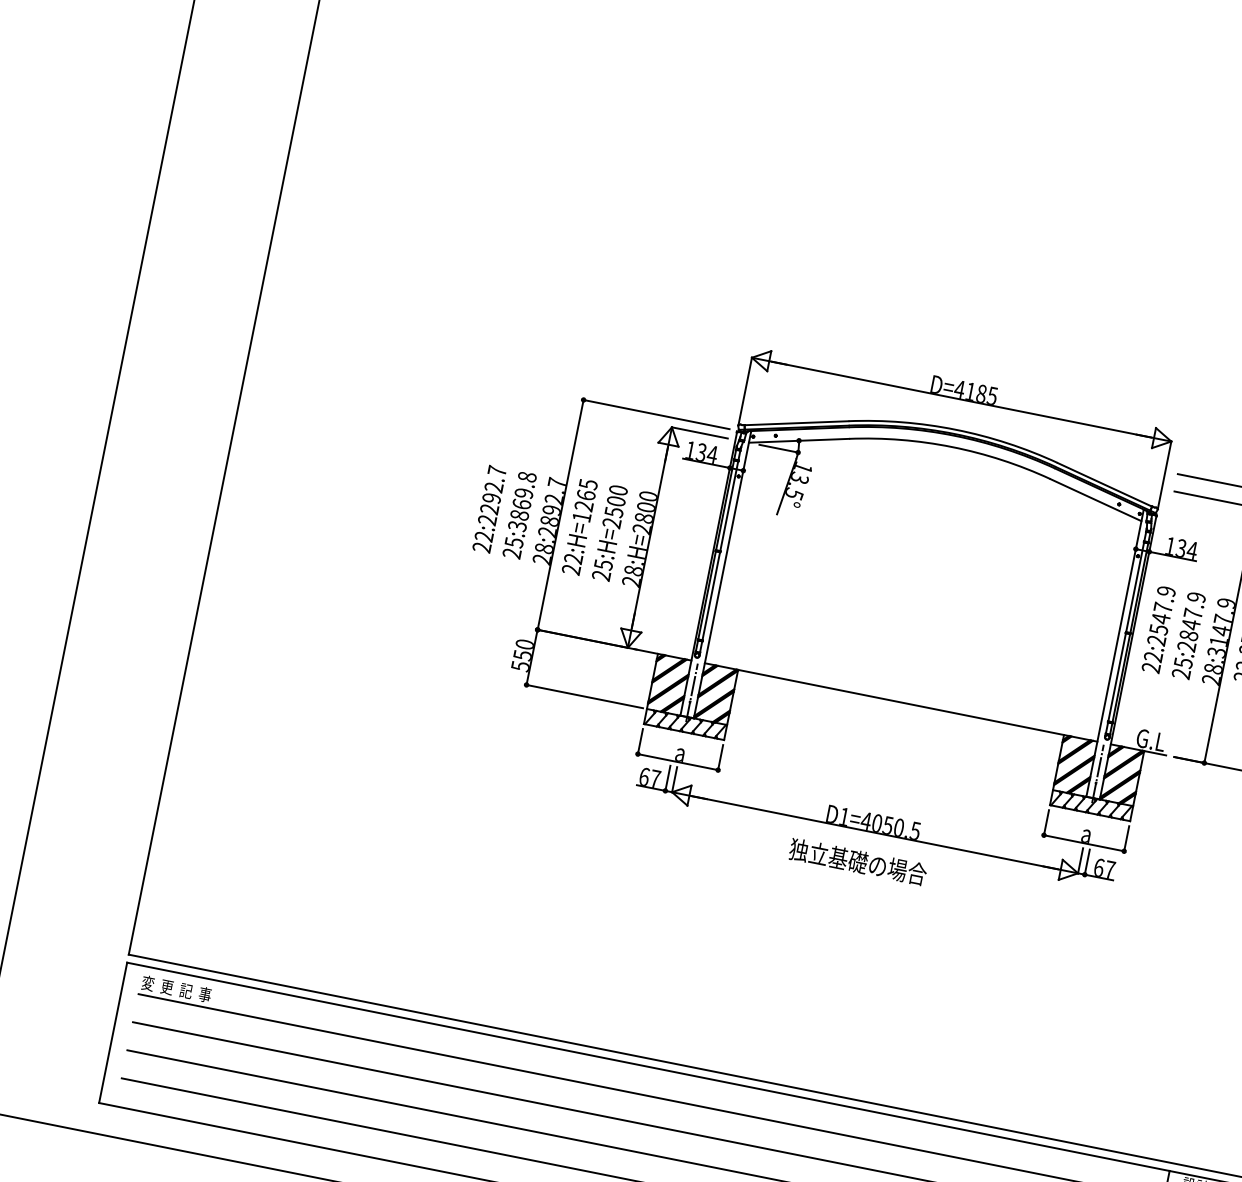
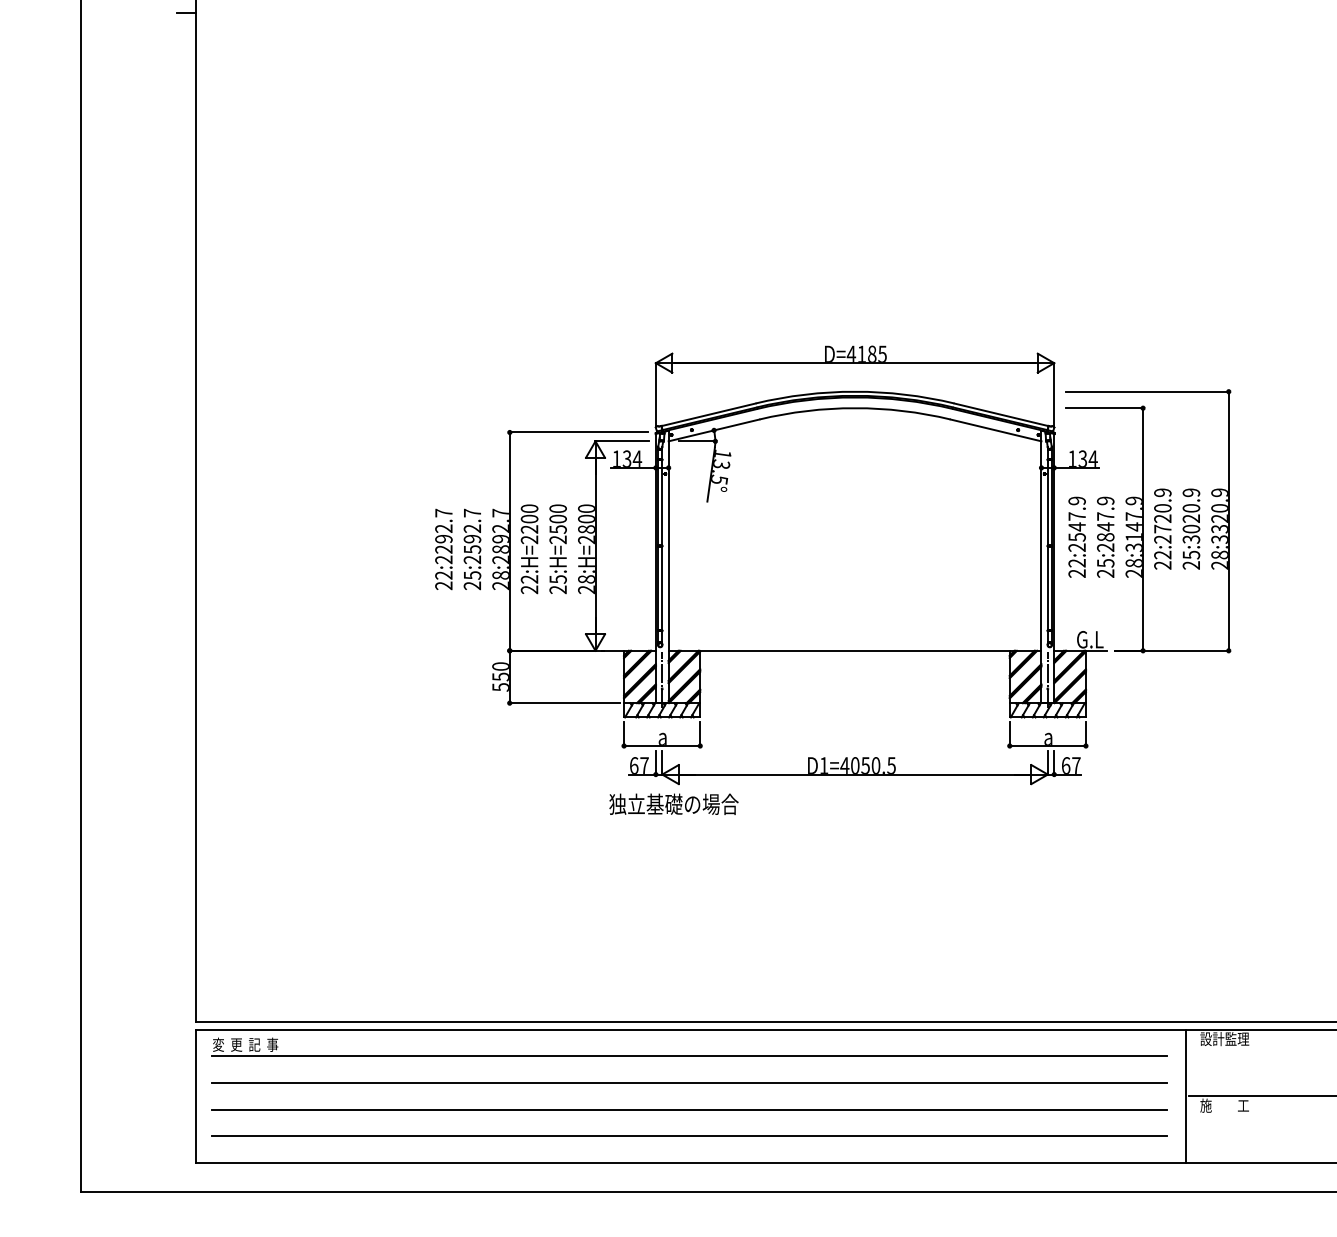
text: (522, 501) -> (472, 536), 25:3869.8 -> 25:2592.7
text: (584, 501) -> (529, 524), 22:H=1265 -> 22:H=2200
text: (857, 861) -> (673, 803), moved

